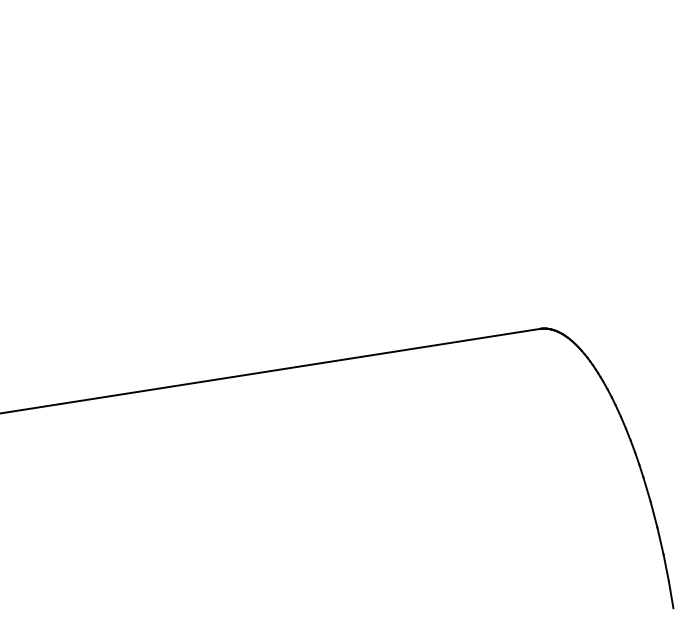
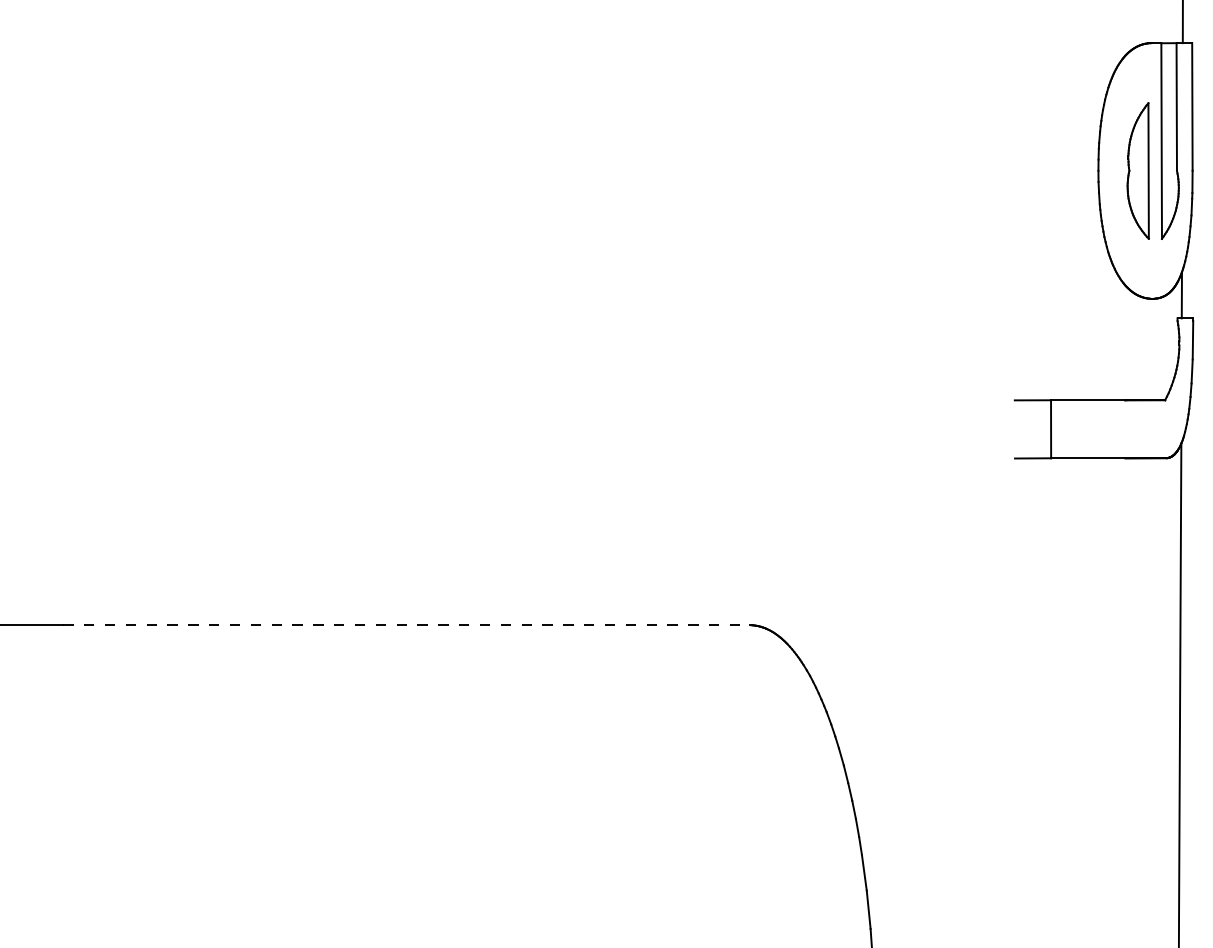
line: (300, 366) -> (406, 625), solid -> dashed

